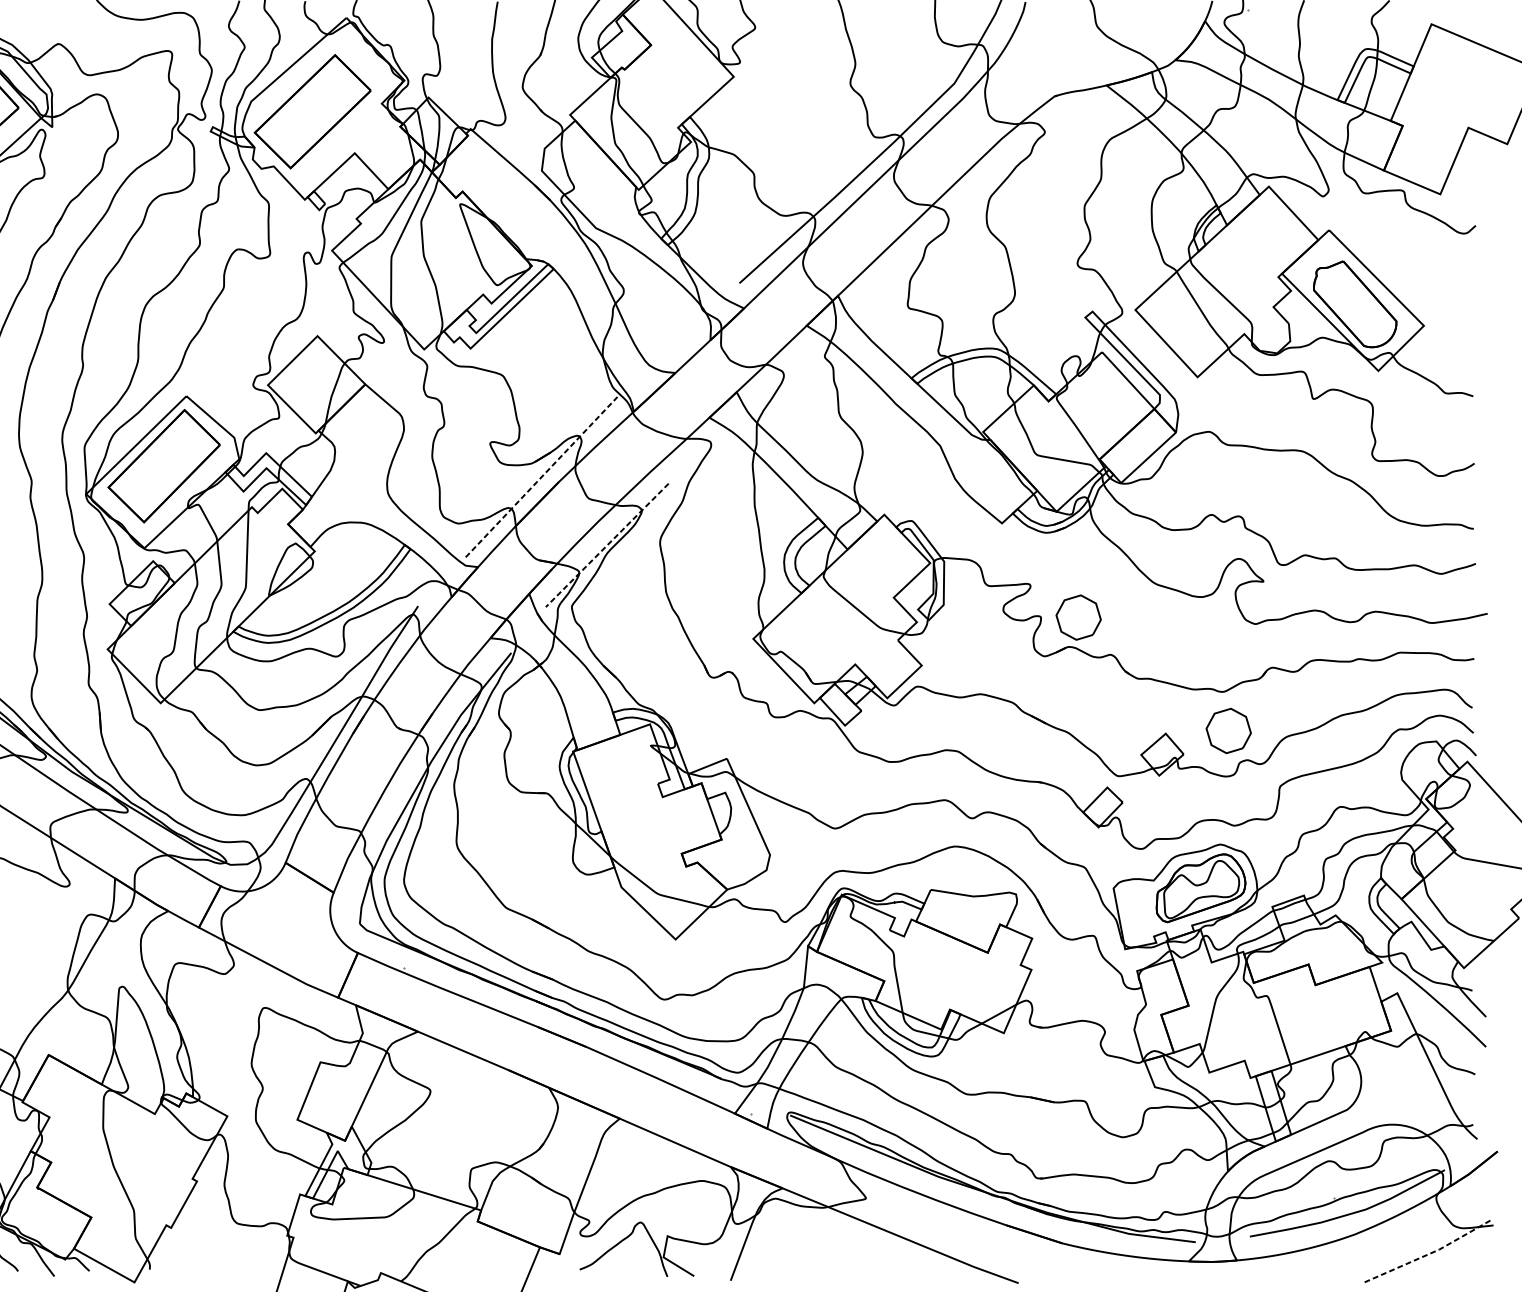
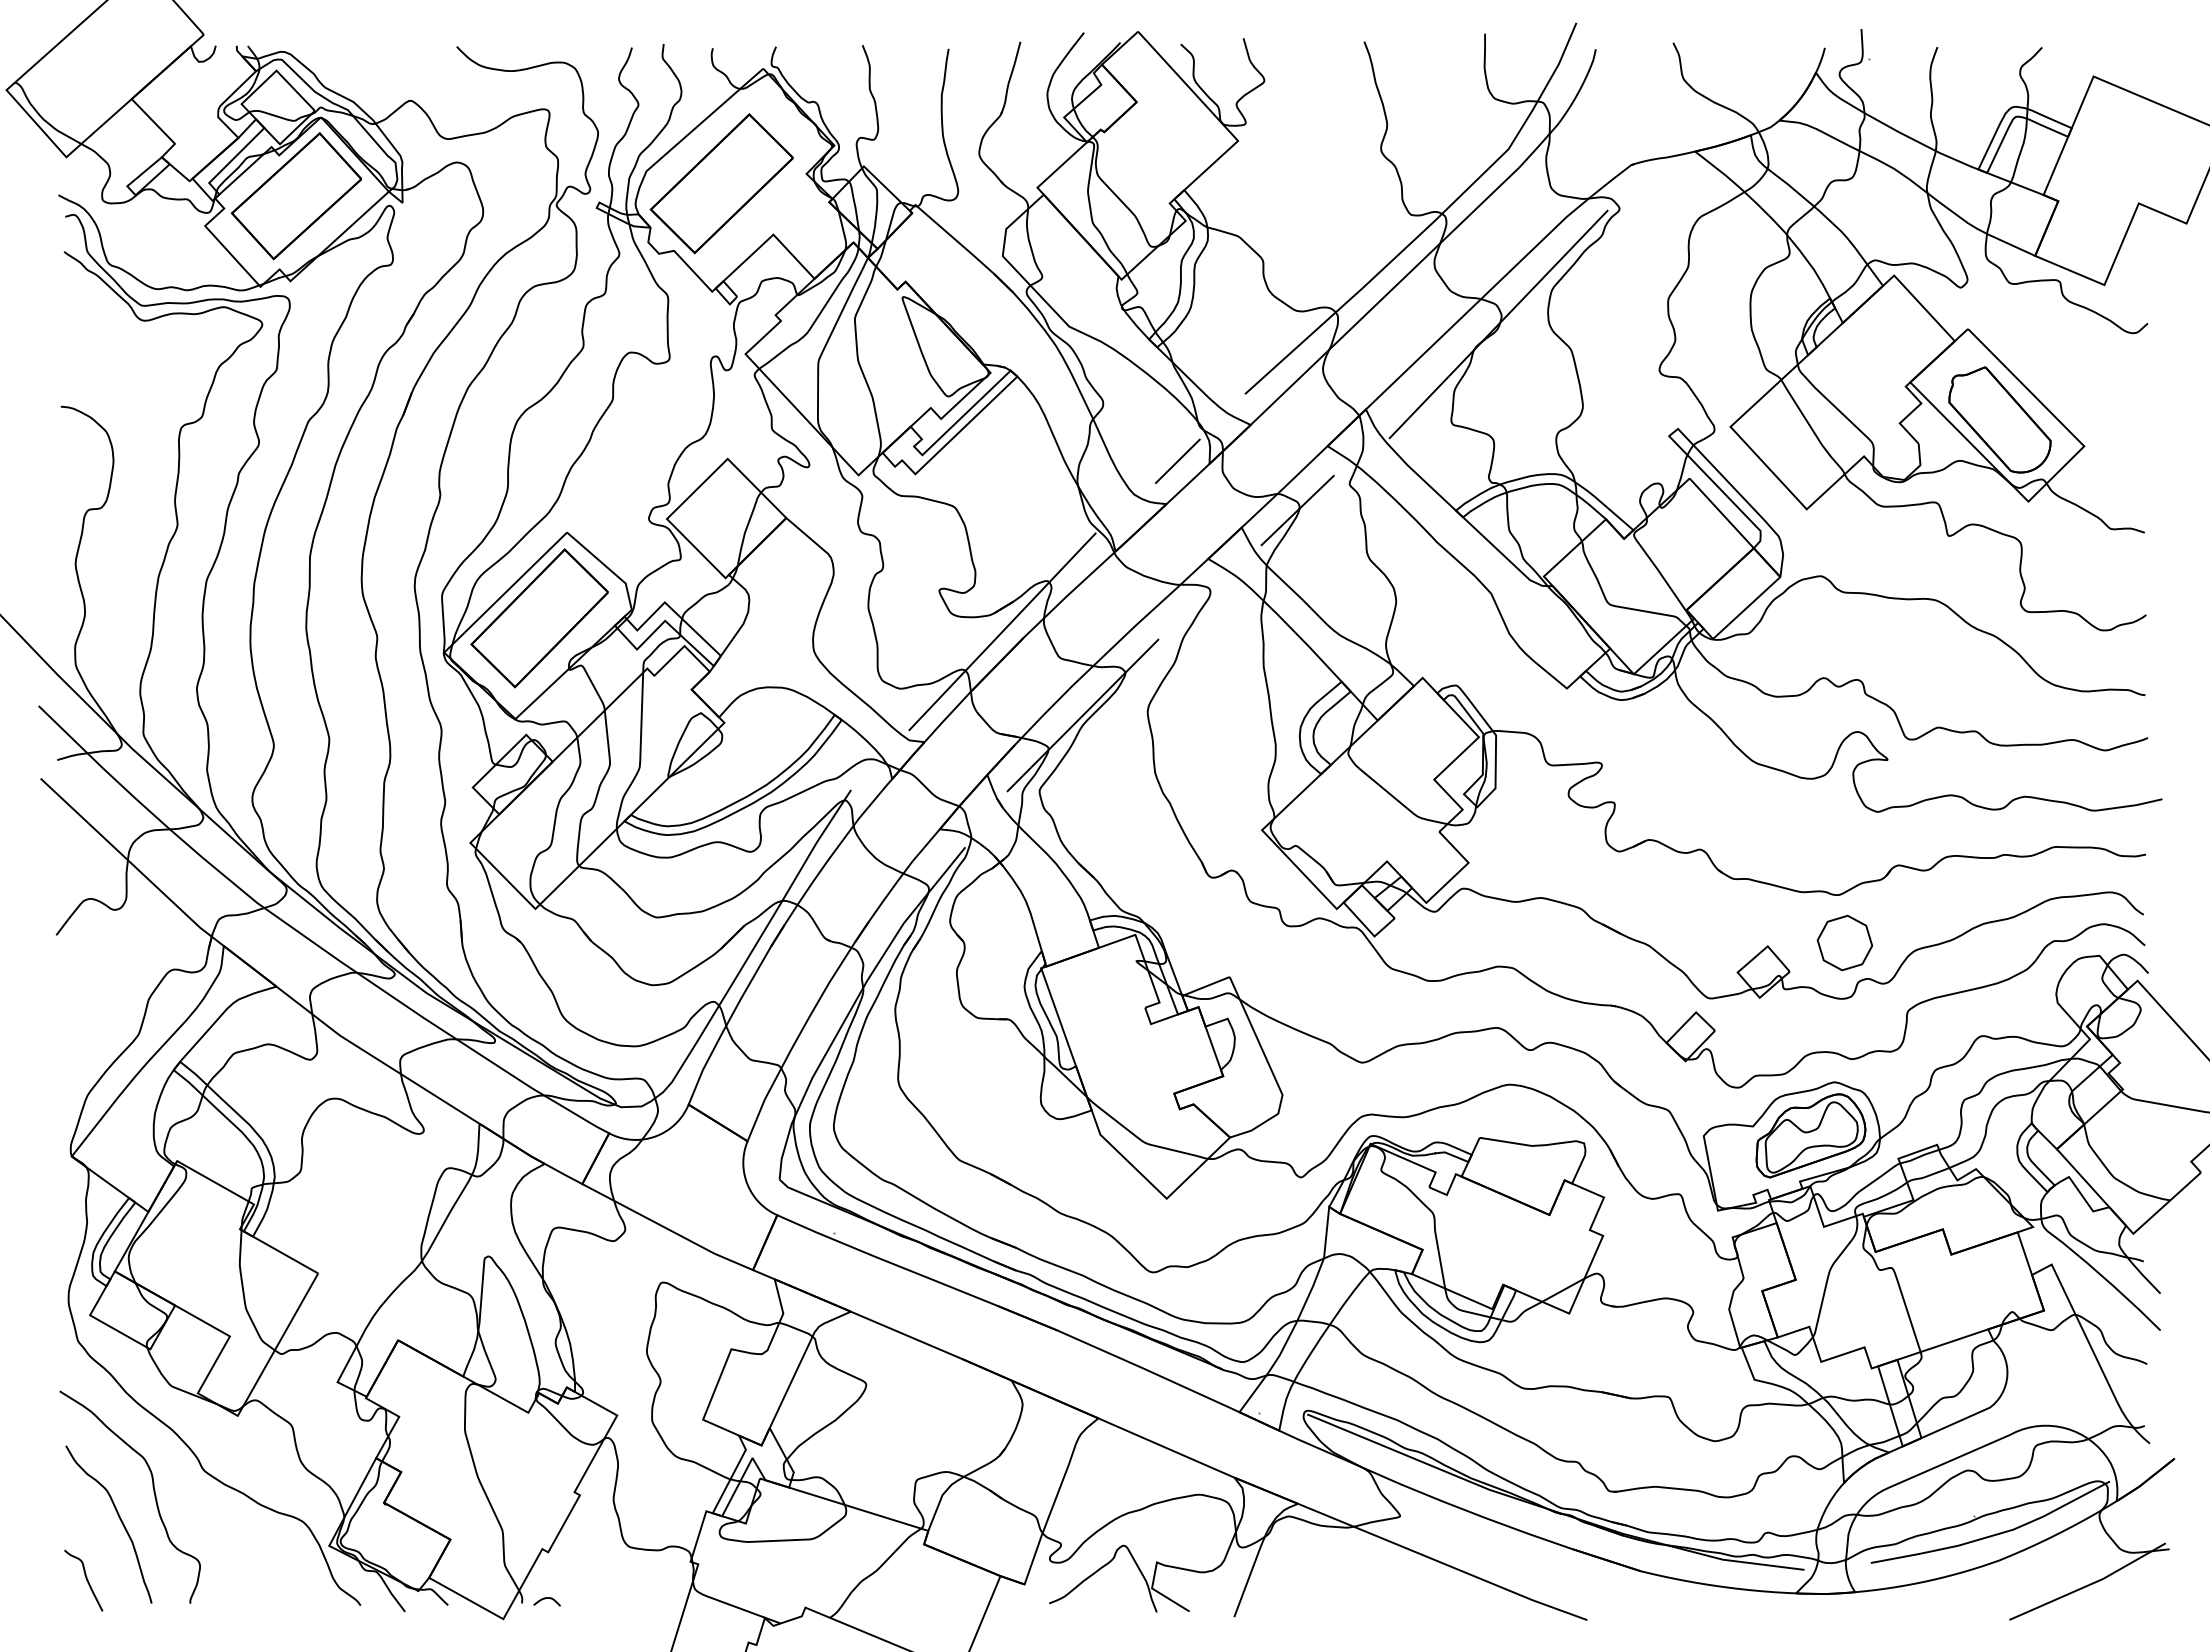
line: (946, 226) -> (1498, 324), added
line: (684, 337) -> (1177, 460), added
line: (782, 378) -> (1297, 510), added
line: (541, 476) -> (1002, 631), dashed -> solid
line: (606, 545) -> (1082, 715), dashed -> solid
part: (1078, 617) -> (1660, 803), removed
line: (1428, 1254) -> (2089, 1584), dashed -> solid
curve: (168, 1266) -> (545, 1599), added

